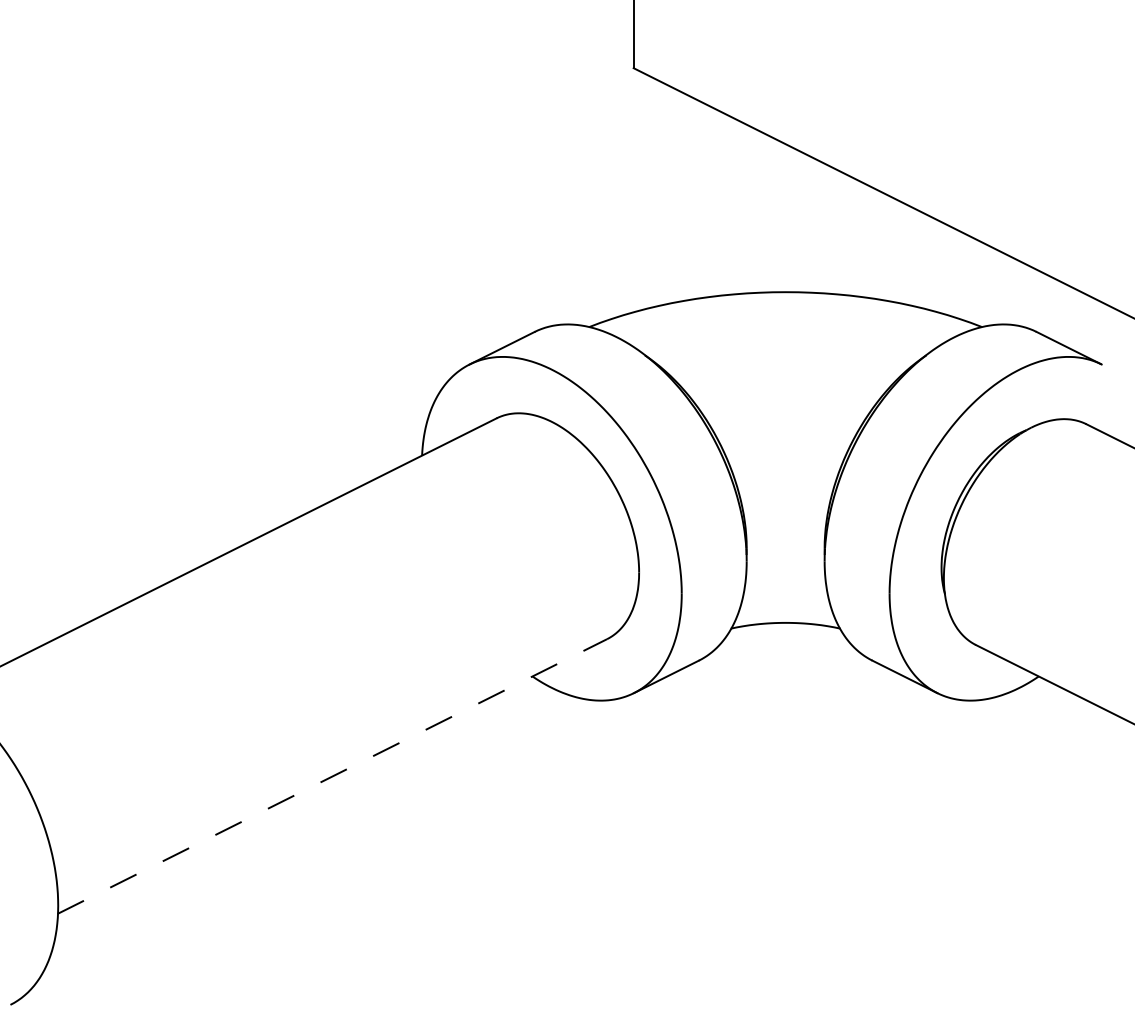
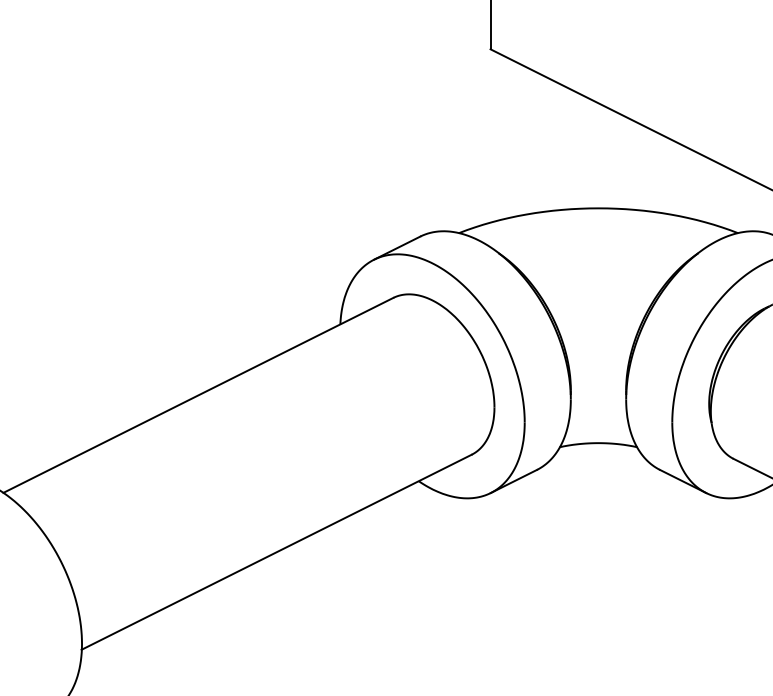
line: (332, 776) -> (276, 552), dashed -> solid

